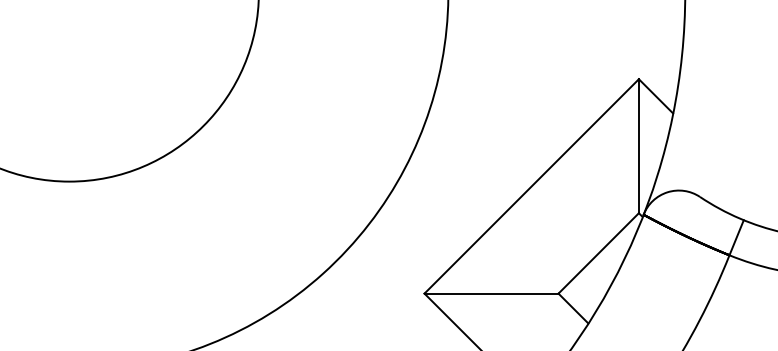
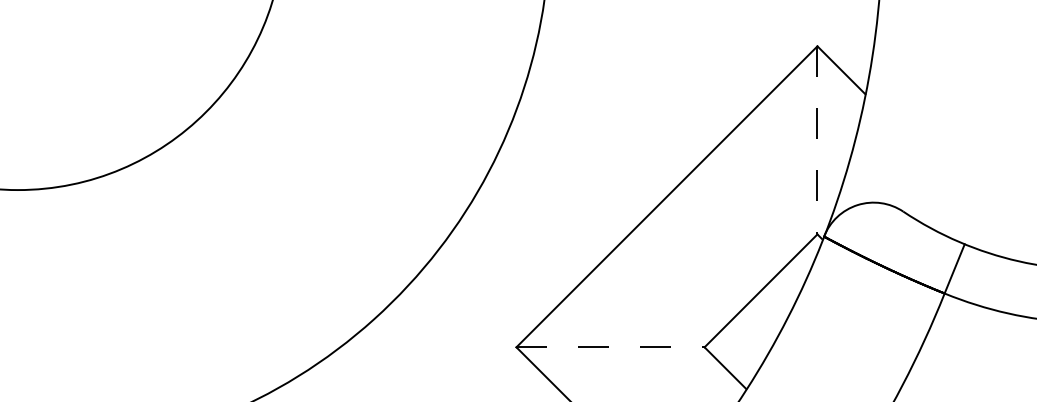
line: (638, 146) -> (816, 140), solid -> dashed
line: (492, 293) -> (611, 347), solid -> dashed

